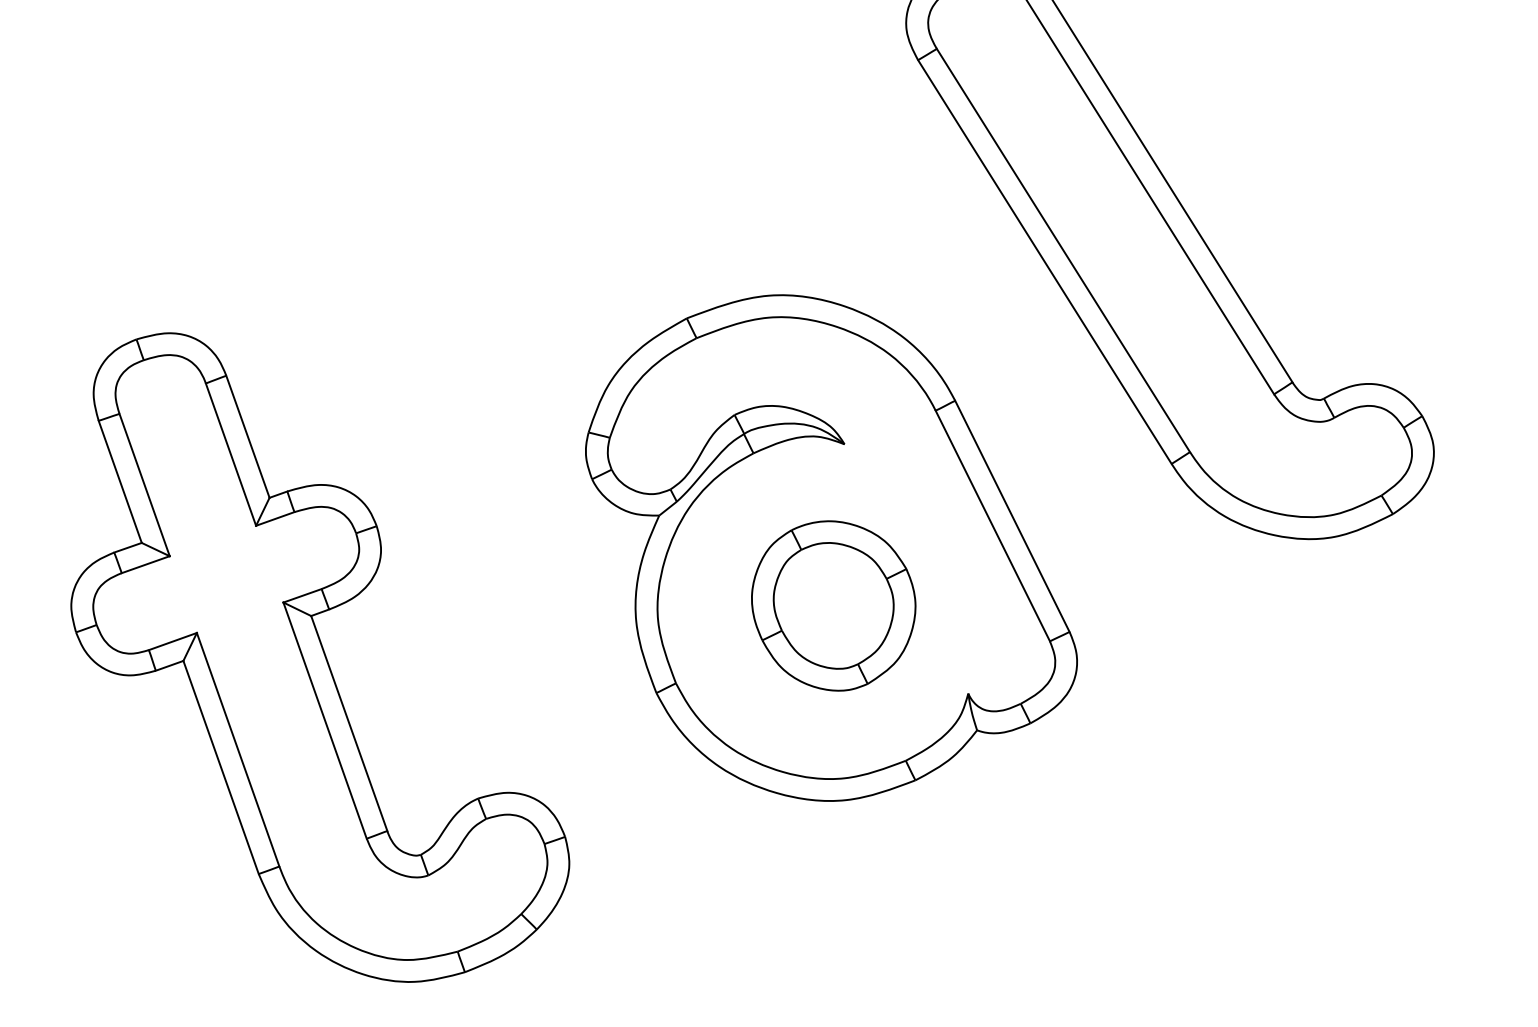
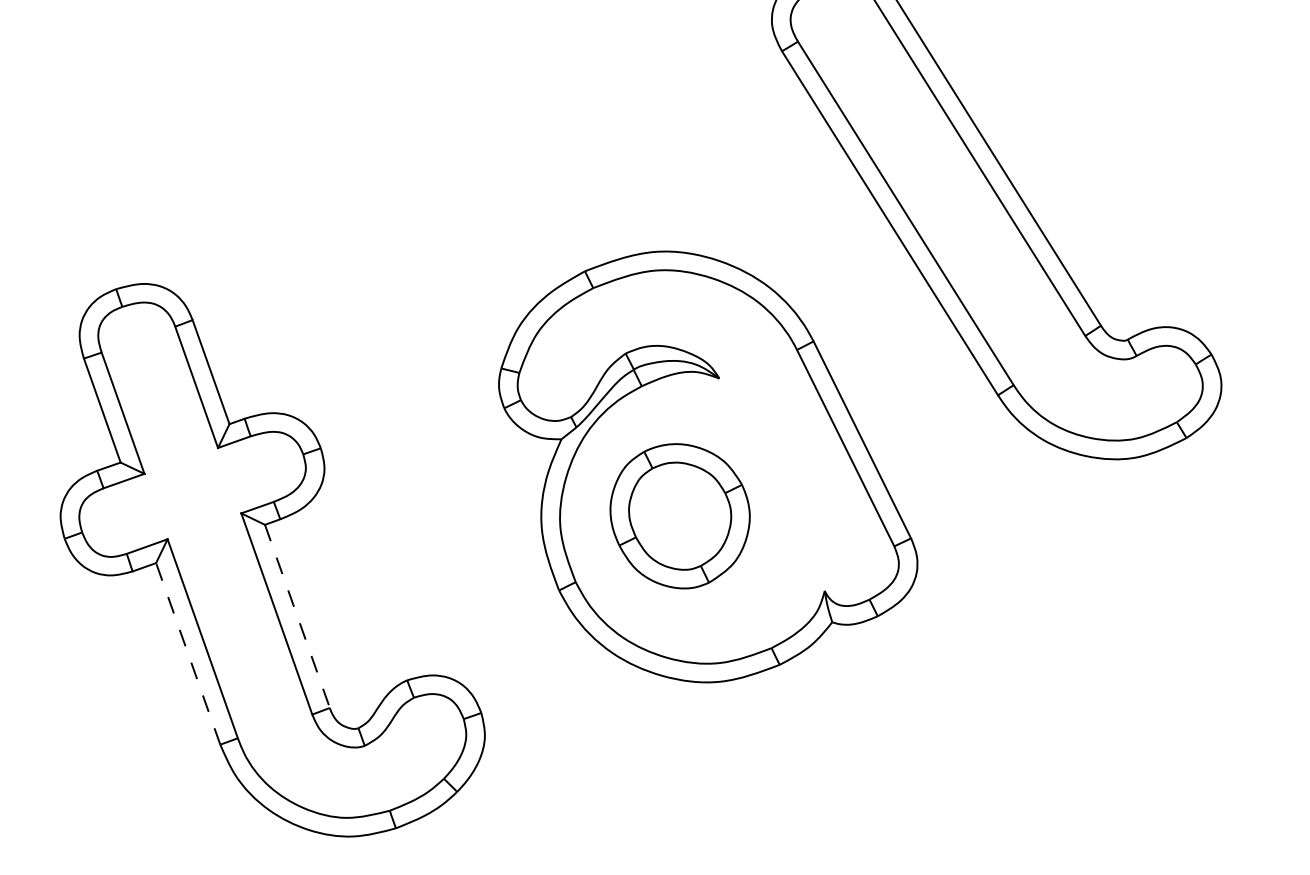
part: (832, 606) -> (679, 516), moved
line: (349, 723) -> (297, 616), solid -> dashed
line: (221, 767) -> (188, 653), solid -> dashed

